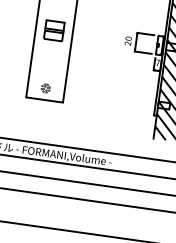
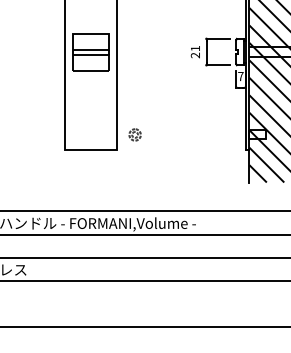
part: (54, 30) -> (90, 51), size x1.4
text: (128, 38) -> (195, 48), 20 -> 21
part: (45, 88) -> (134, 134), moved

